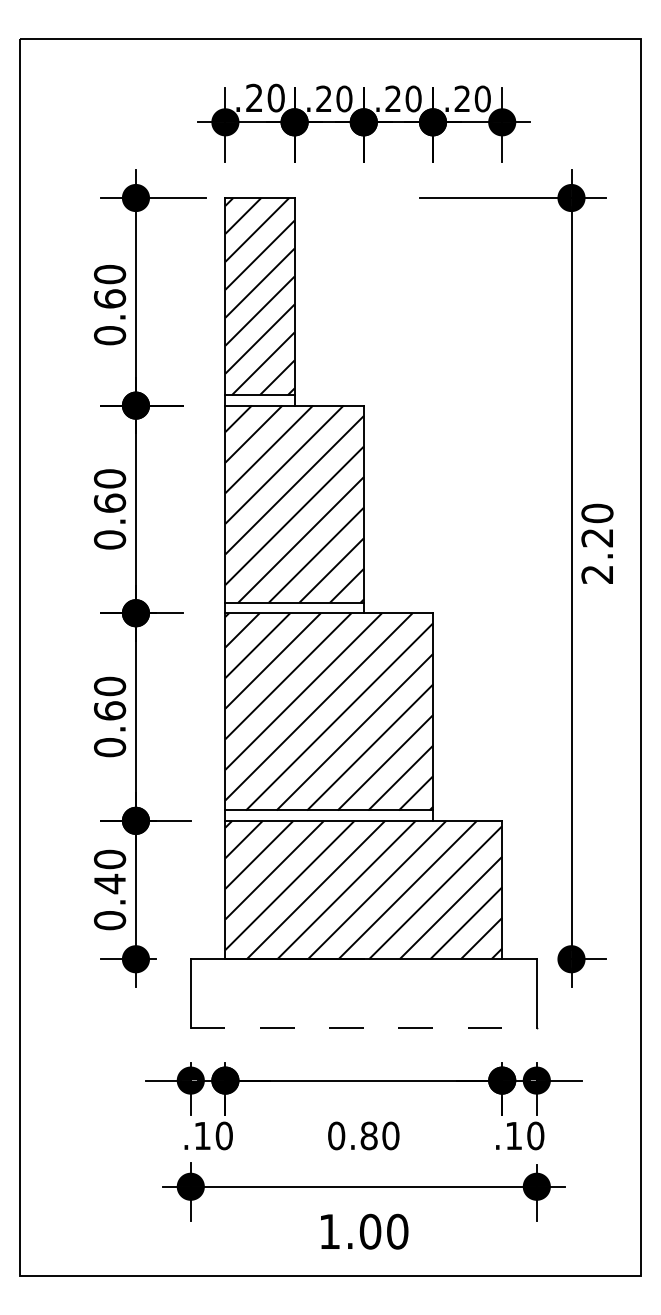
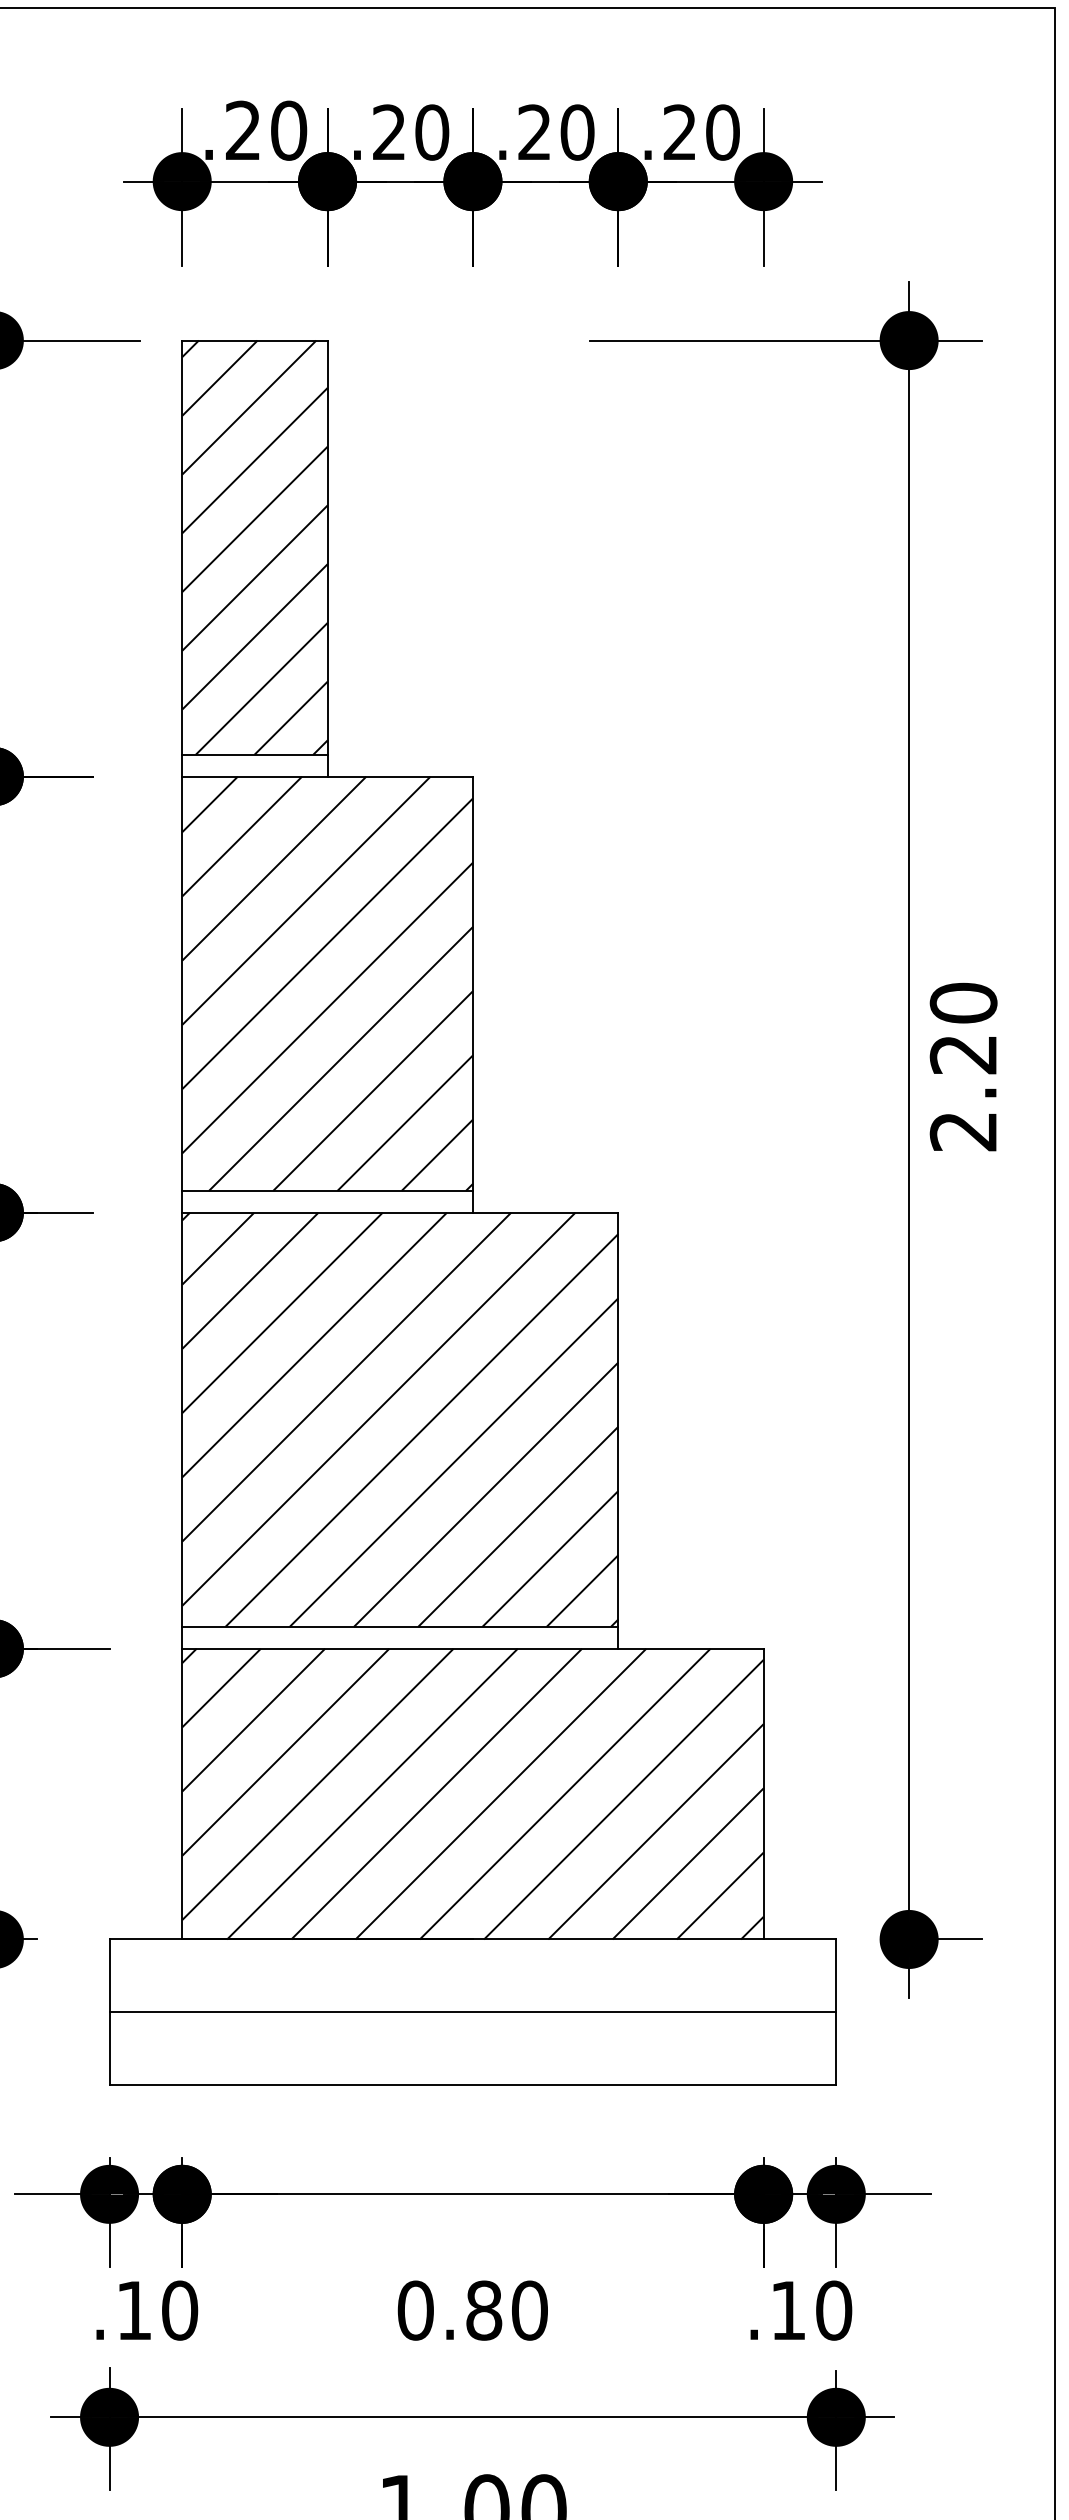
line: (363, 993) -> (472, 2011), added
line: (364, 1028) -> (474, 2084), dashed -> solid

